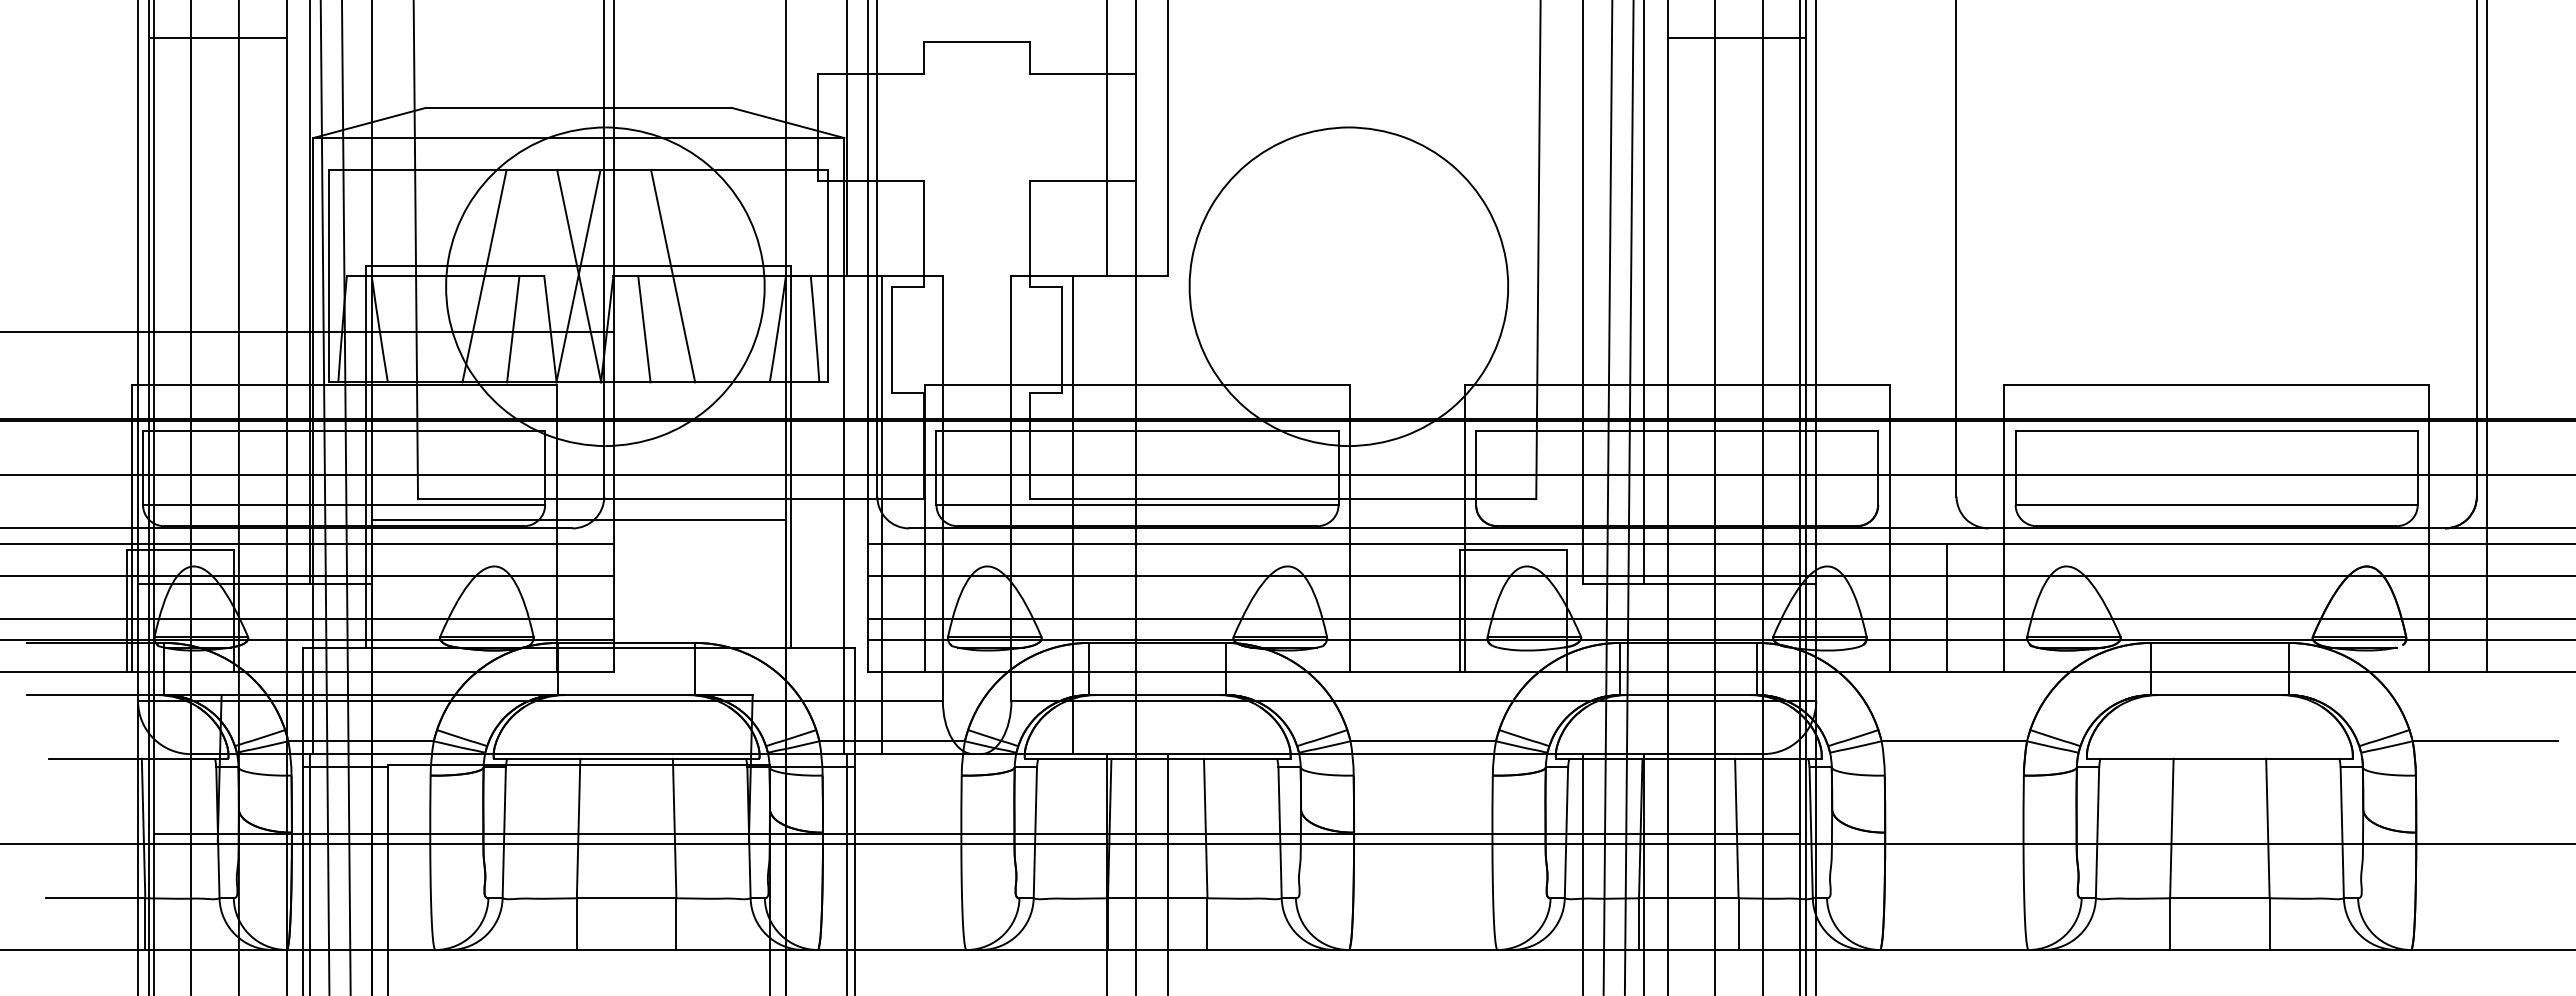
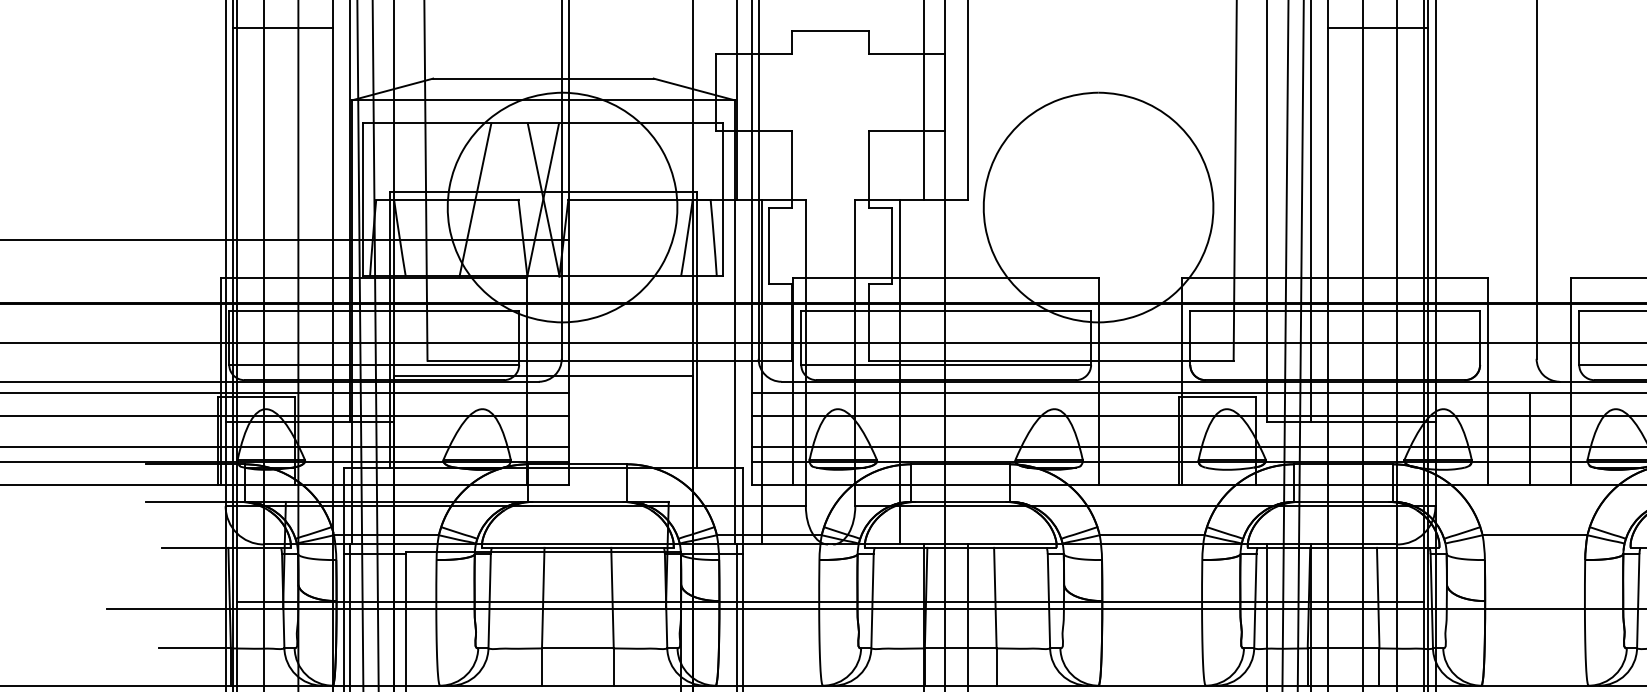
line: (673, 275) -> (611, 199), removed
line: (513, 329) -> (496, 238), removed
line: (644, 329) -> (590, 238), removed

